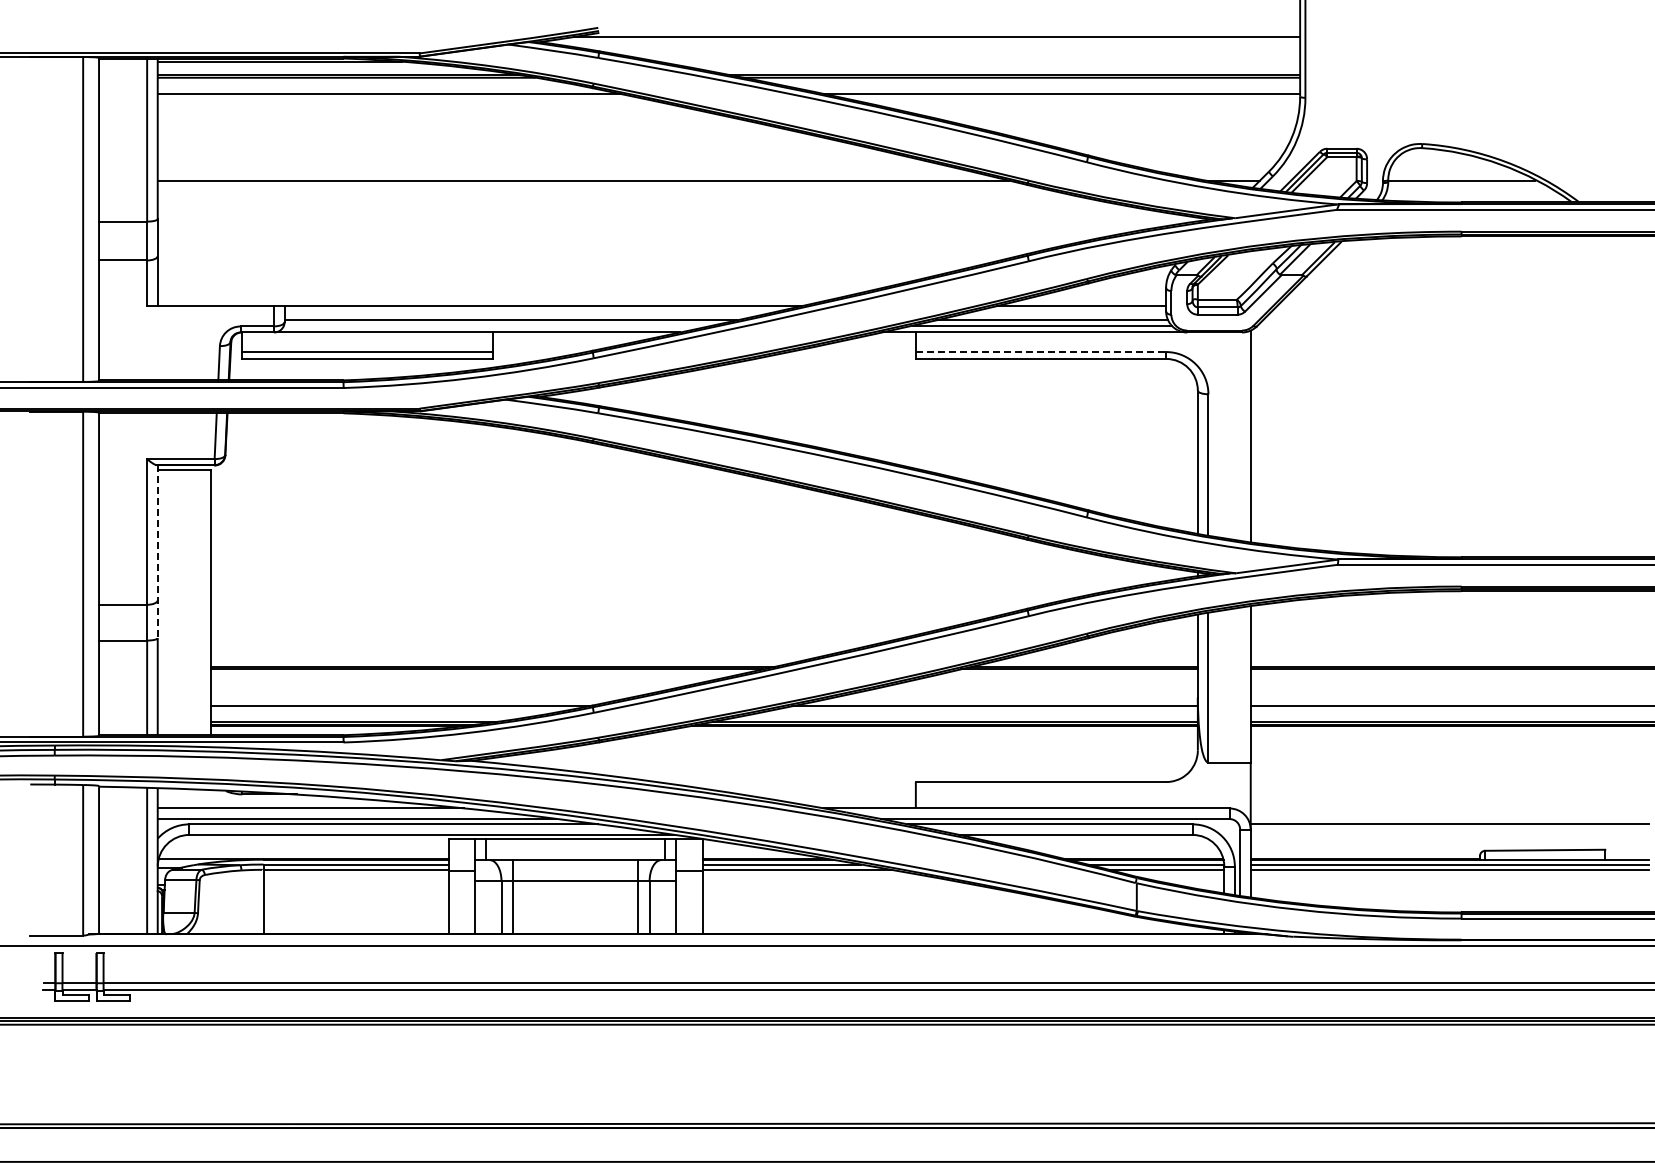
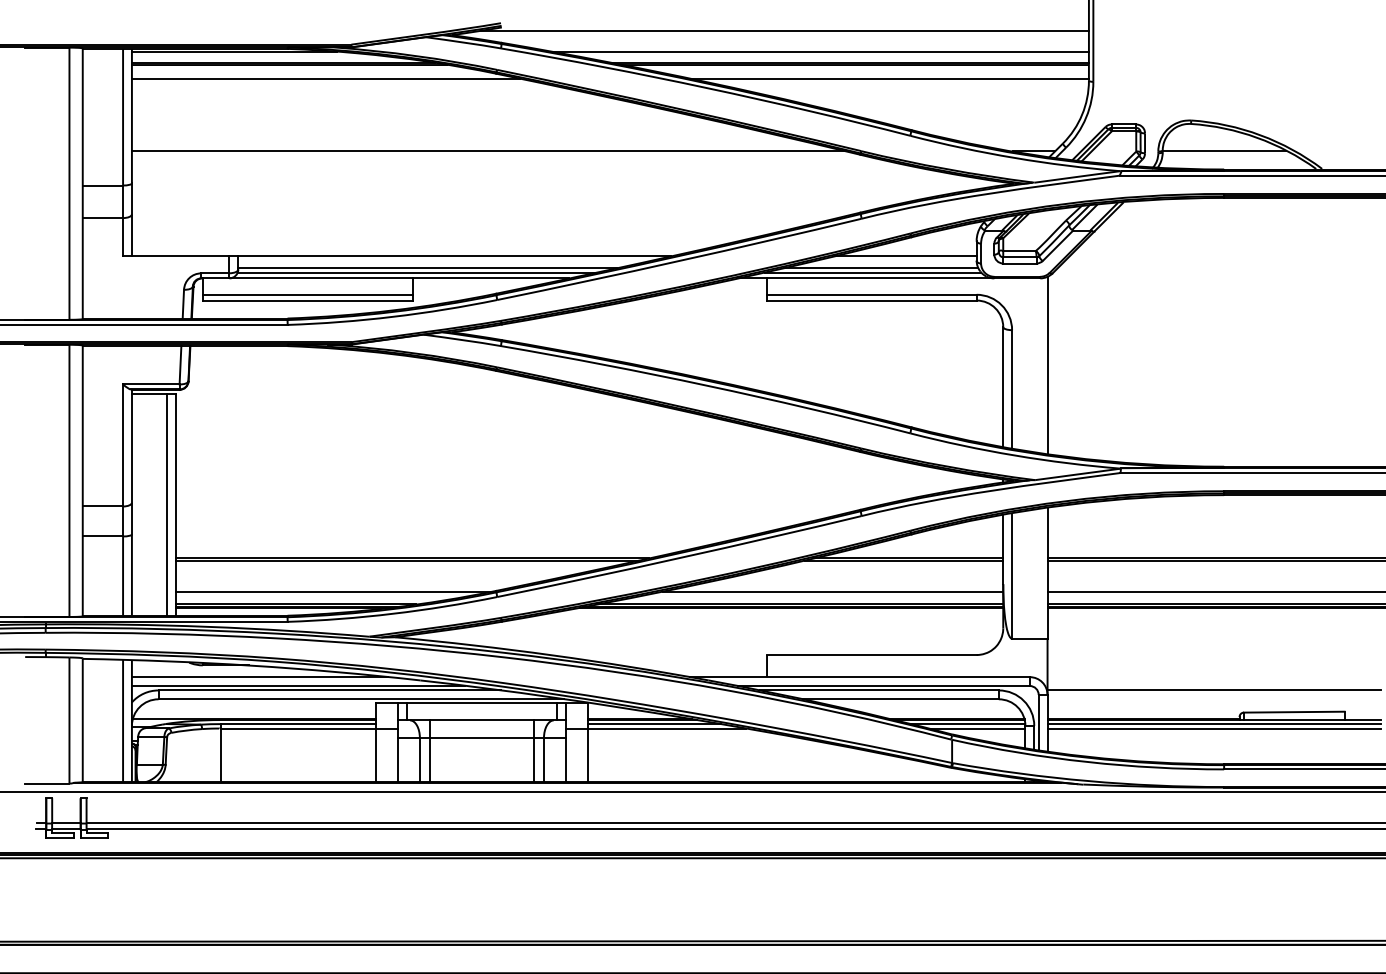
line: (978, 61) -> (819, 51), added
line: (498, 325) -> (417, 272), added
line: (1041, 352) -> (872, 295), dashed -> solid
line: (157, 552) -> (131, 462), dashed -> solid
line: (200, 602) -> (167, 504), added

